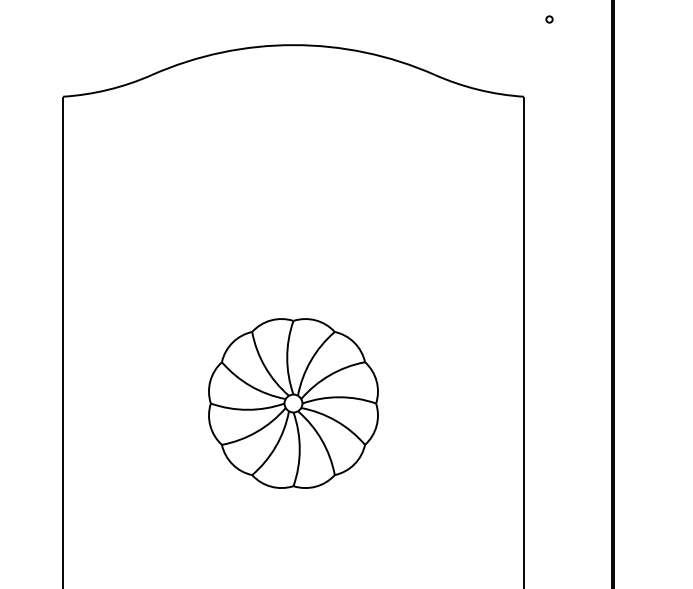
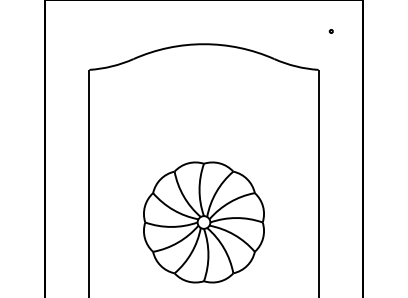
part: (292, 403) -> (203, 222), size x1.43

